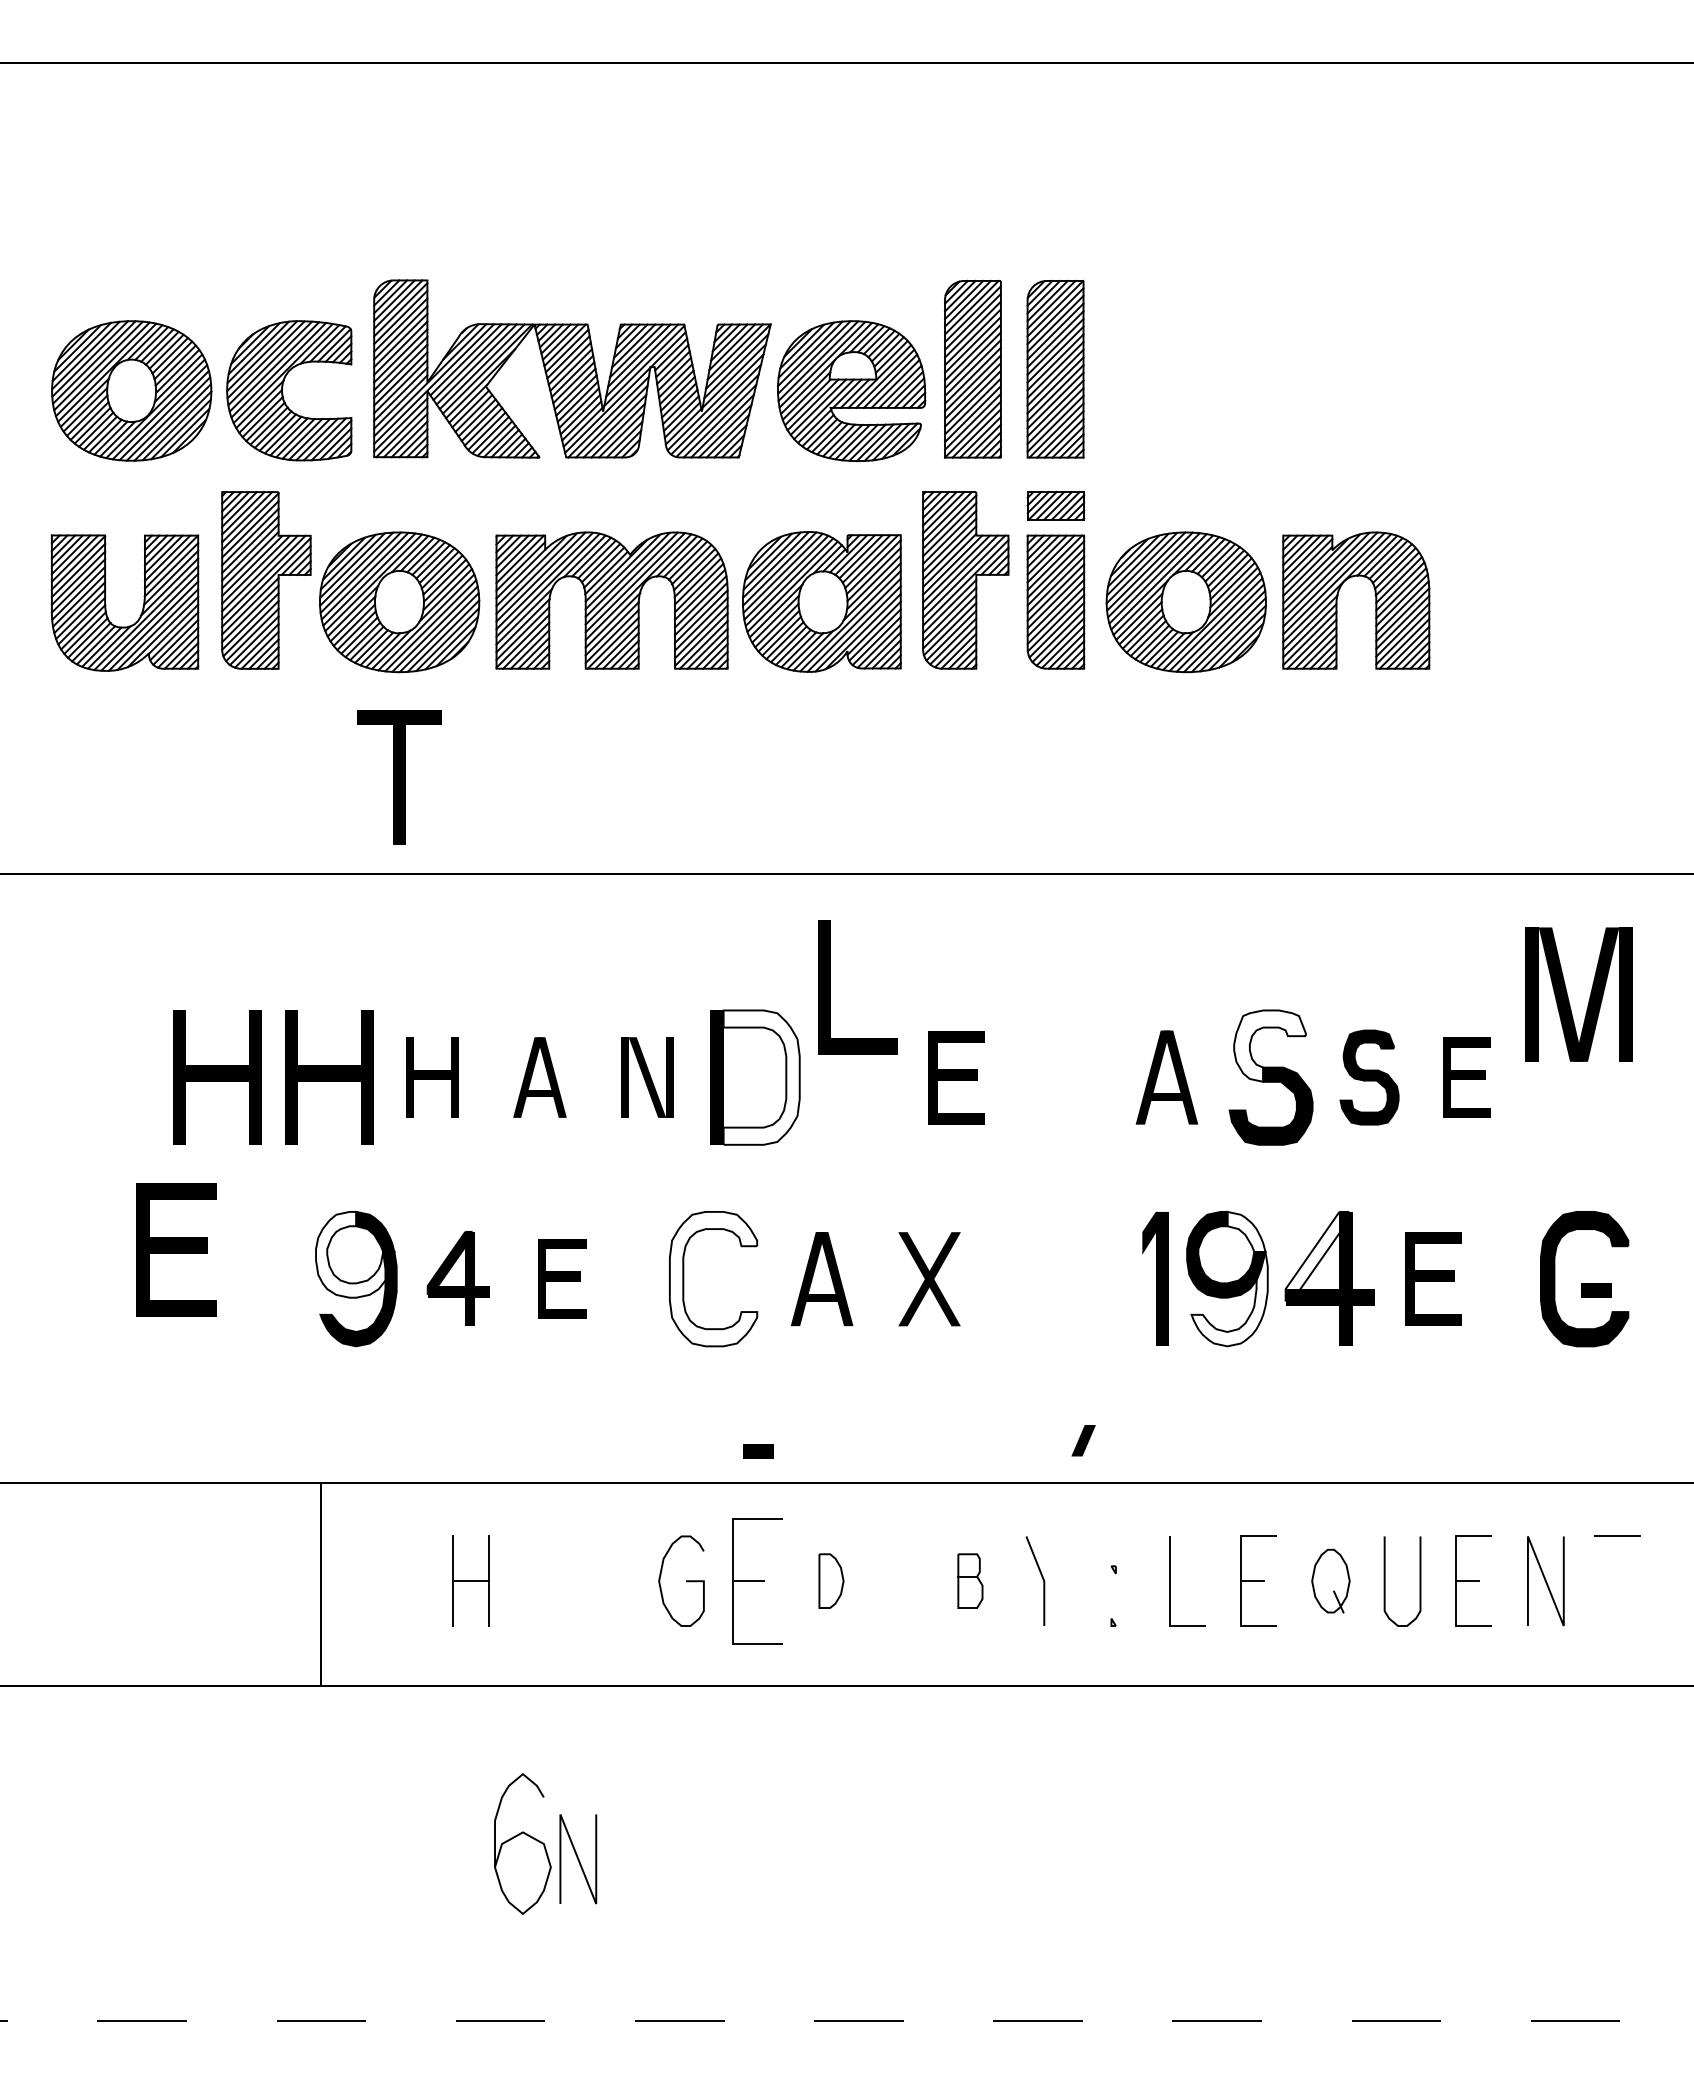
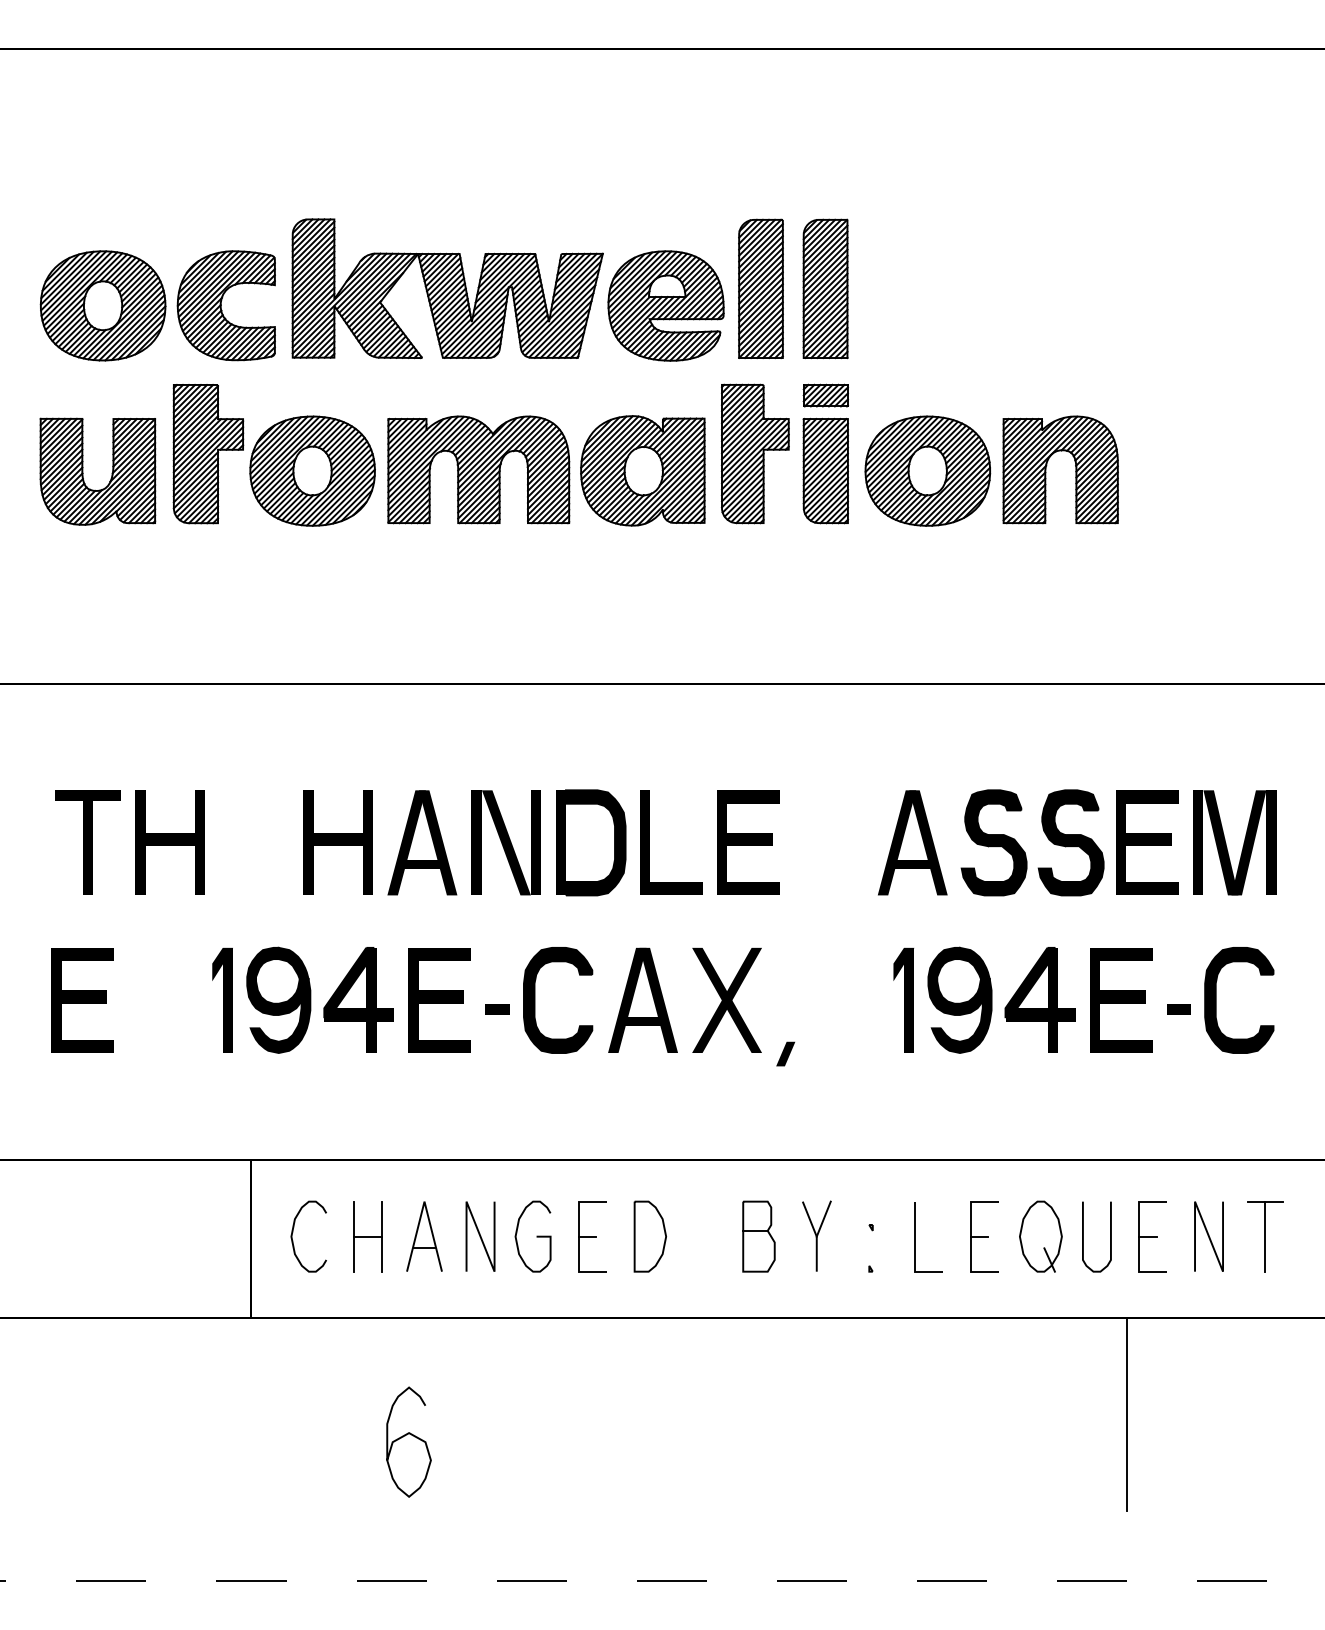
part: (399, 777) -> (88, 842), moved
part: (830, 987) -> (649, 842), moved
part: (1568, 996) -> (1226, 844), moved
fill: (1269, 1045) -> (992, 817), added
part: (329, 1077) -> (257, 842), removed
part: (432, 1077) -> (338, 842), size x1.67
part: (539, 1077) -> (422, 842), size x1.67
part: (647, 1077) -> (506, 842), size x1.67
fill: (761, 1077) -> (595, 842), added
part: (956, 1077) -> (748, 842), size x1.43
part: (1166, 1077) -> (912, 842), size x1.43
part: (1369, 1077) -> (1071, 842), size x1.43
part: (1466, 1077) -> (1146, 842), size x1.67
part: (176, 1249) -> (82, 999), moved
fill: (355, 1254) -> (278, 981), added
fill: (1316, 1255) -> (1029, 981), added
part: (284, 1278) -> (222, 999), added
part: (458, 1278) -> (358, 999), size x1.43
part: (562, 1278) -> (440, 999), size x1.67
fill: (713, 1278) -> (558, 999), added
part: (821, 1278) -> (642, 999), size x1.43
fill: (1229, 1278) -> (961, 999), added
part: (1433, 1278) -> (1121, 999), size x1.43
part: (929, 1279) -> (727, 1000), size x1.43
part: (1596, 1290) -> (1179, 1009), moved
part: (1083, 1440) -> (785, 1053), moved
part: (758, 1451) -> (497, 1009), moved
line: (1053, 1558) -> (823, 1218), added
curve: (374, 1577) -> (293, 1233), added
part: (757, 1580) -> (592, 1236), size x0.71
part: (831, 1580) -> (650, 1236), size x1.67
part: (970, 1580) -> (759, 1236), size x1.67
part: (1330, 1580) -> (1040, 1236), size x1.43
part: (542, 1581) -> (424, 1236), added
line: (1617, 1581) -> (1265, 1236), added
line: (1441, 1808) -> (1127, 1414), added
line: (578, 1859) -> (480, 1236), moved

